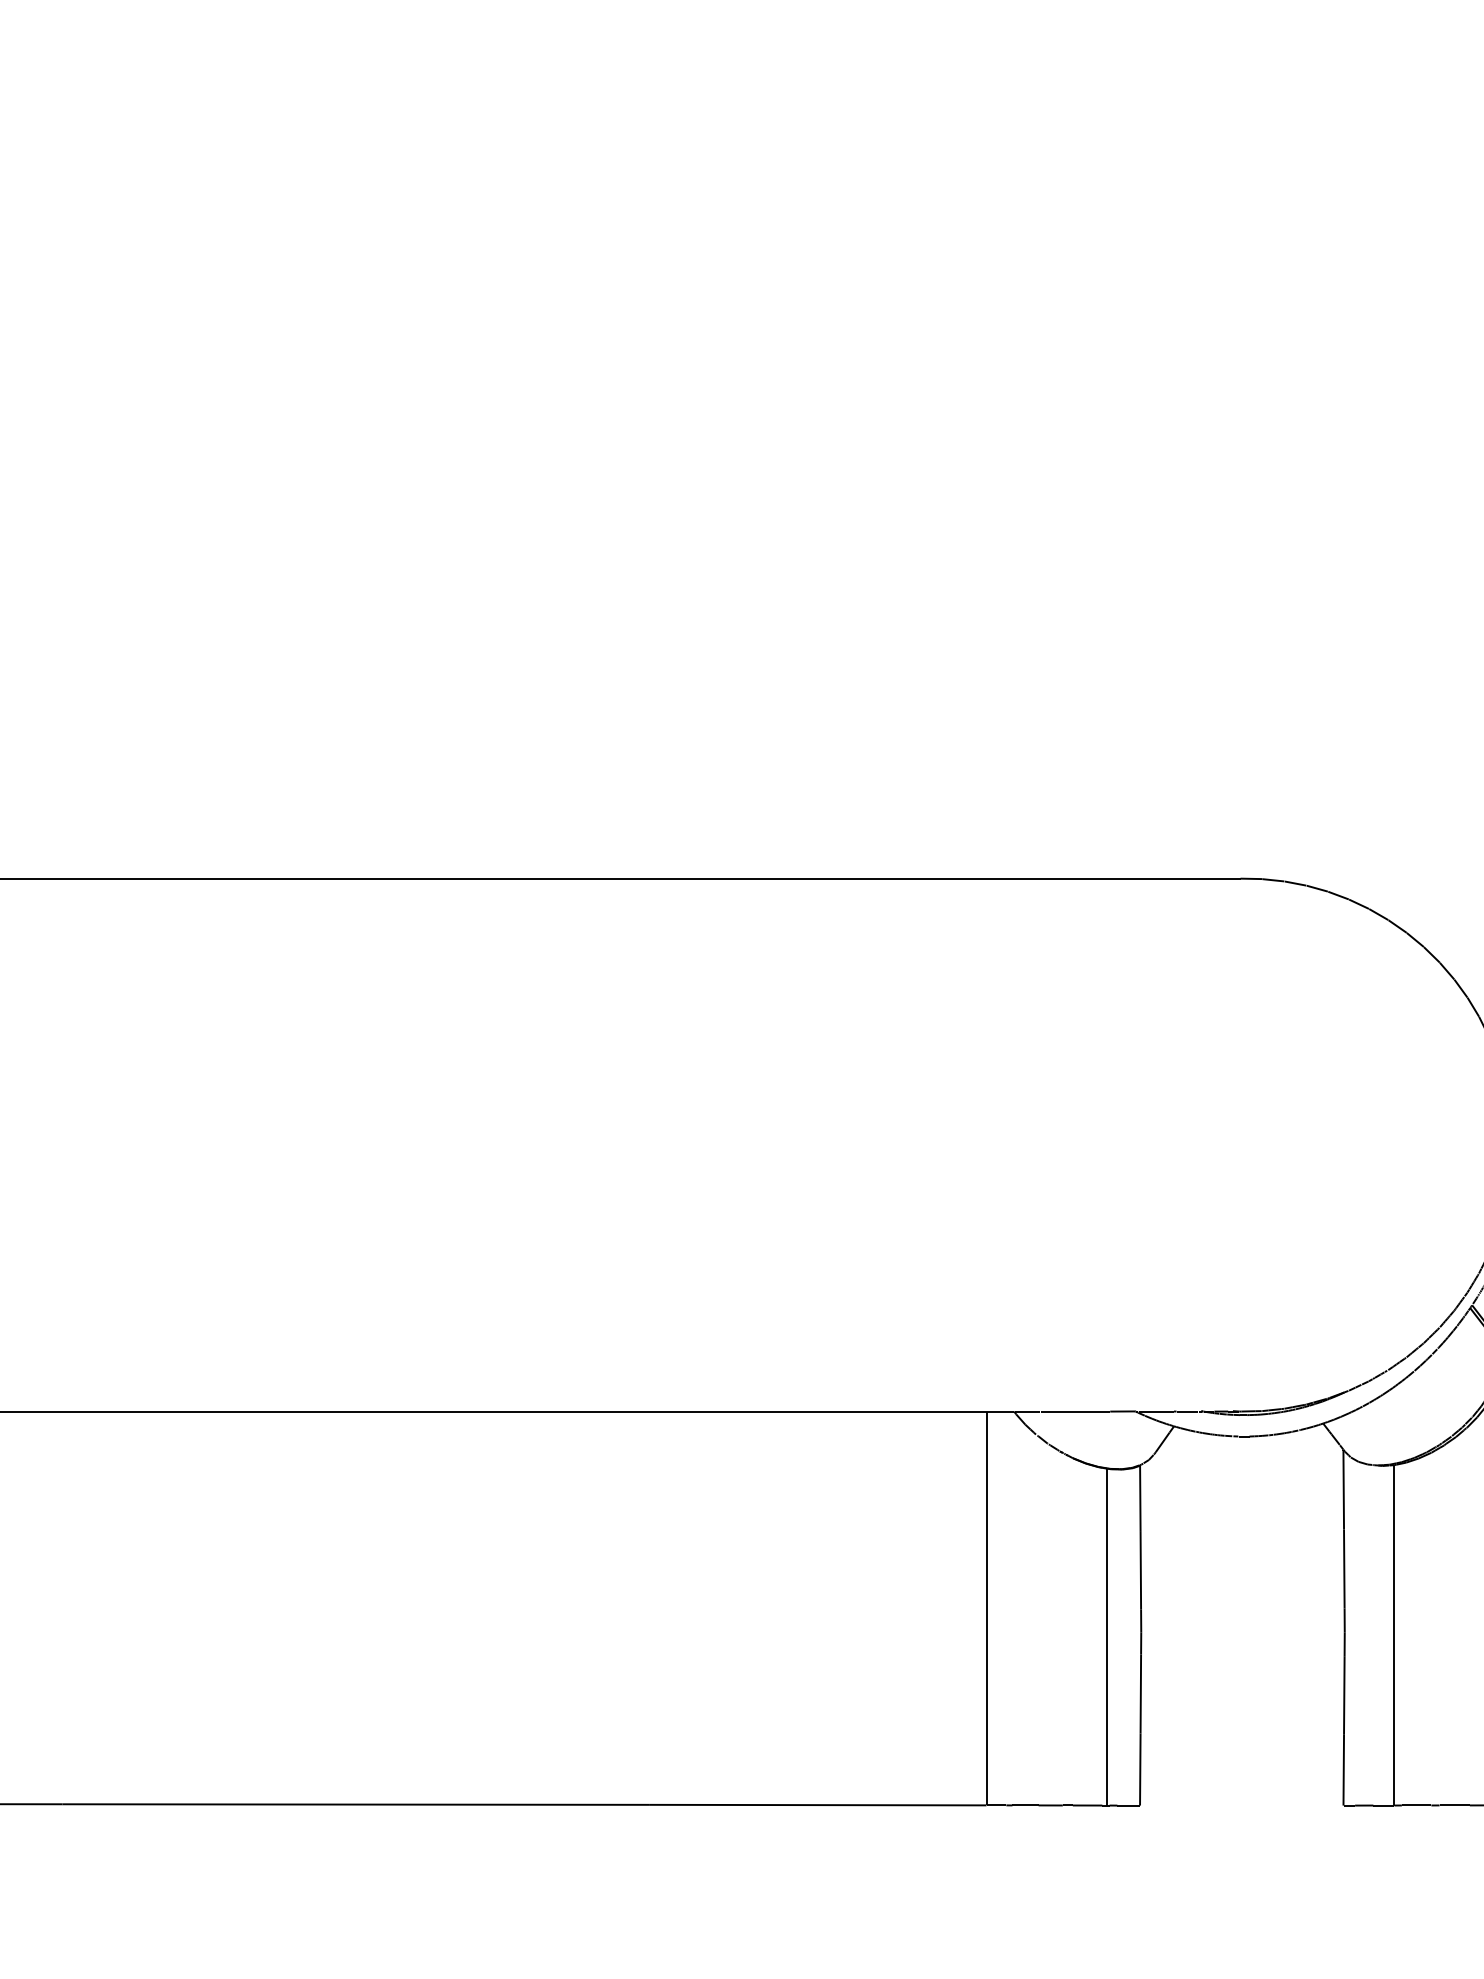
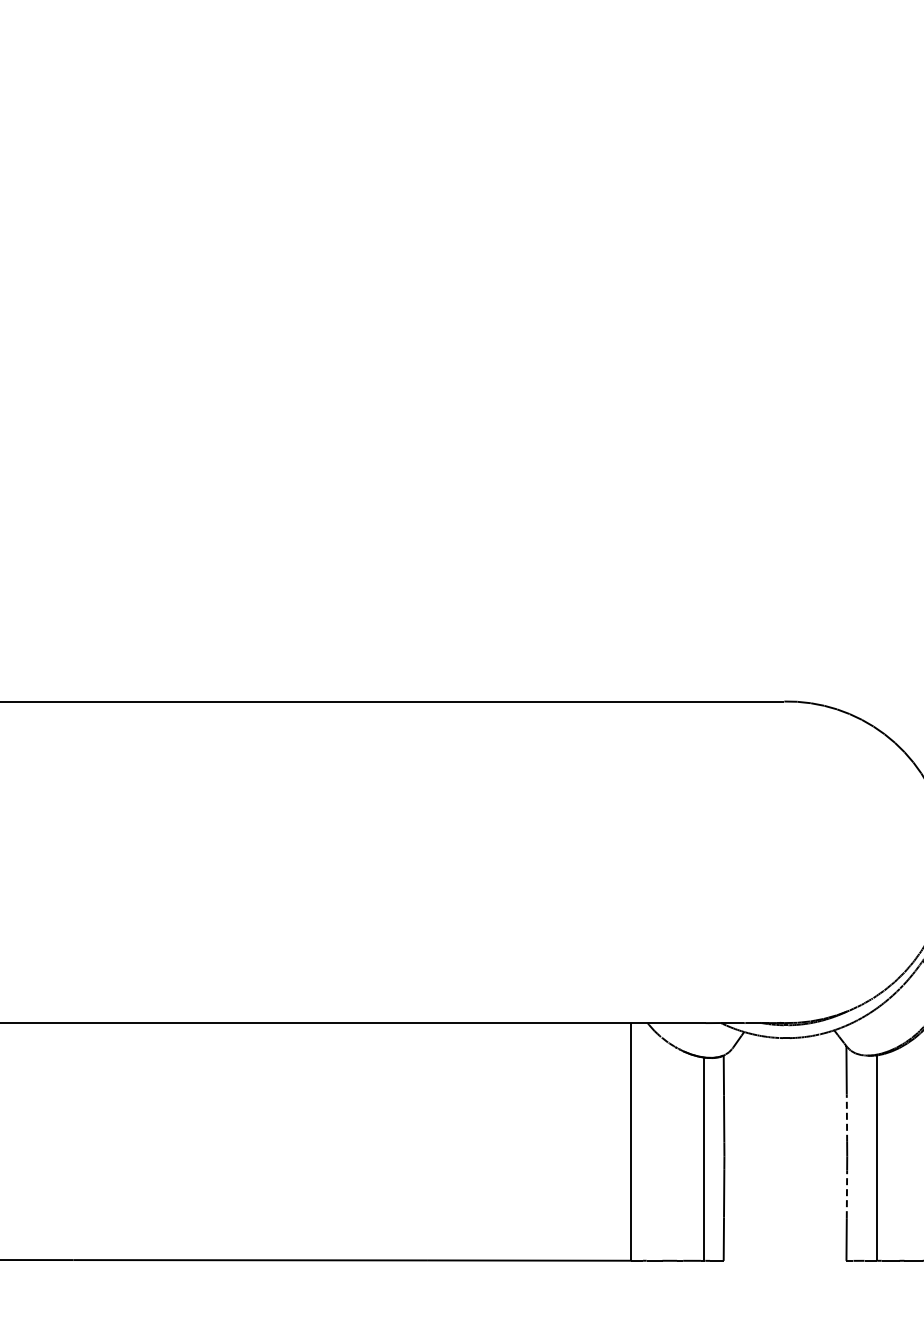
line: (1343, 1569) -> (846, 1118), solid -> dashed
line: (1343, 1695) -> (846, 1194), solid -> dashed

